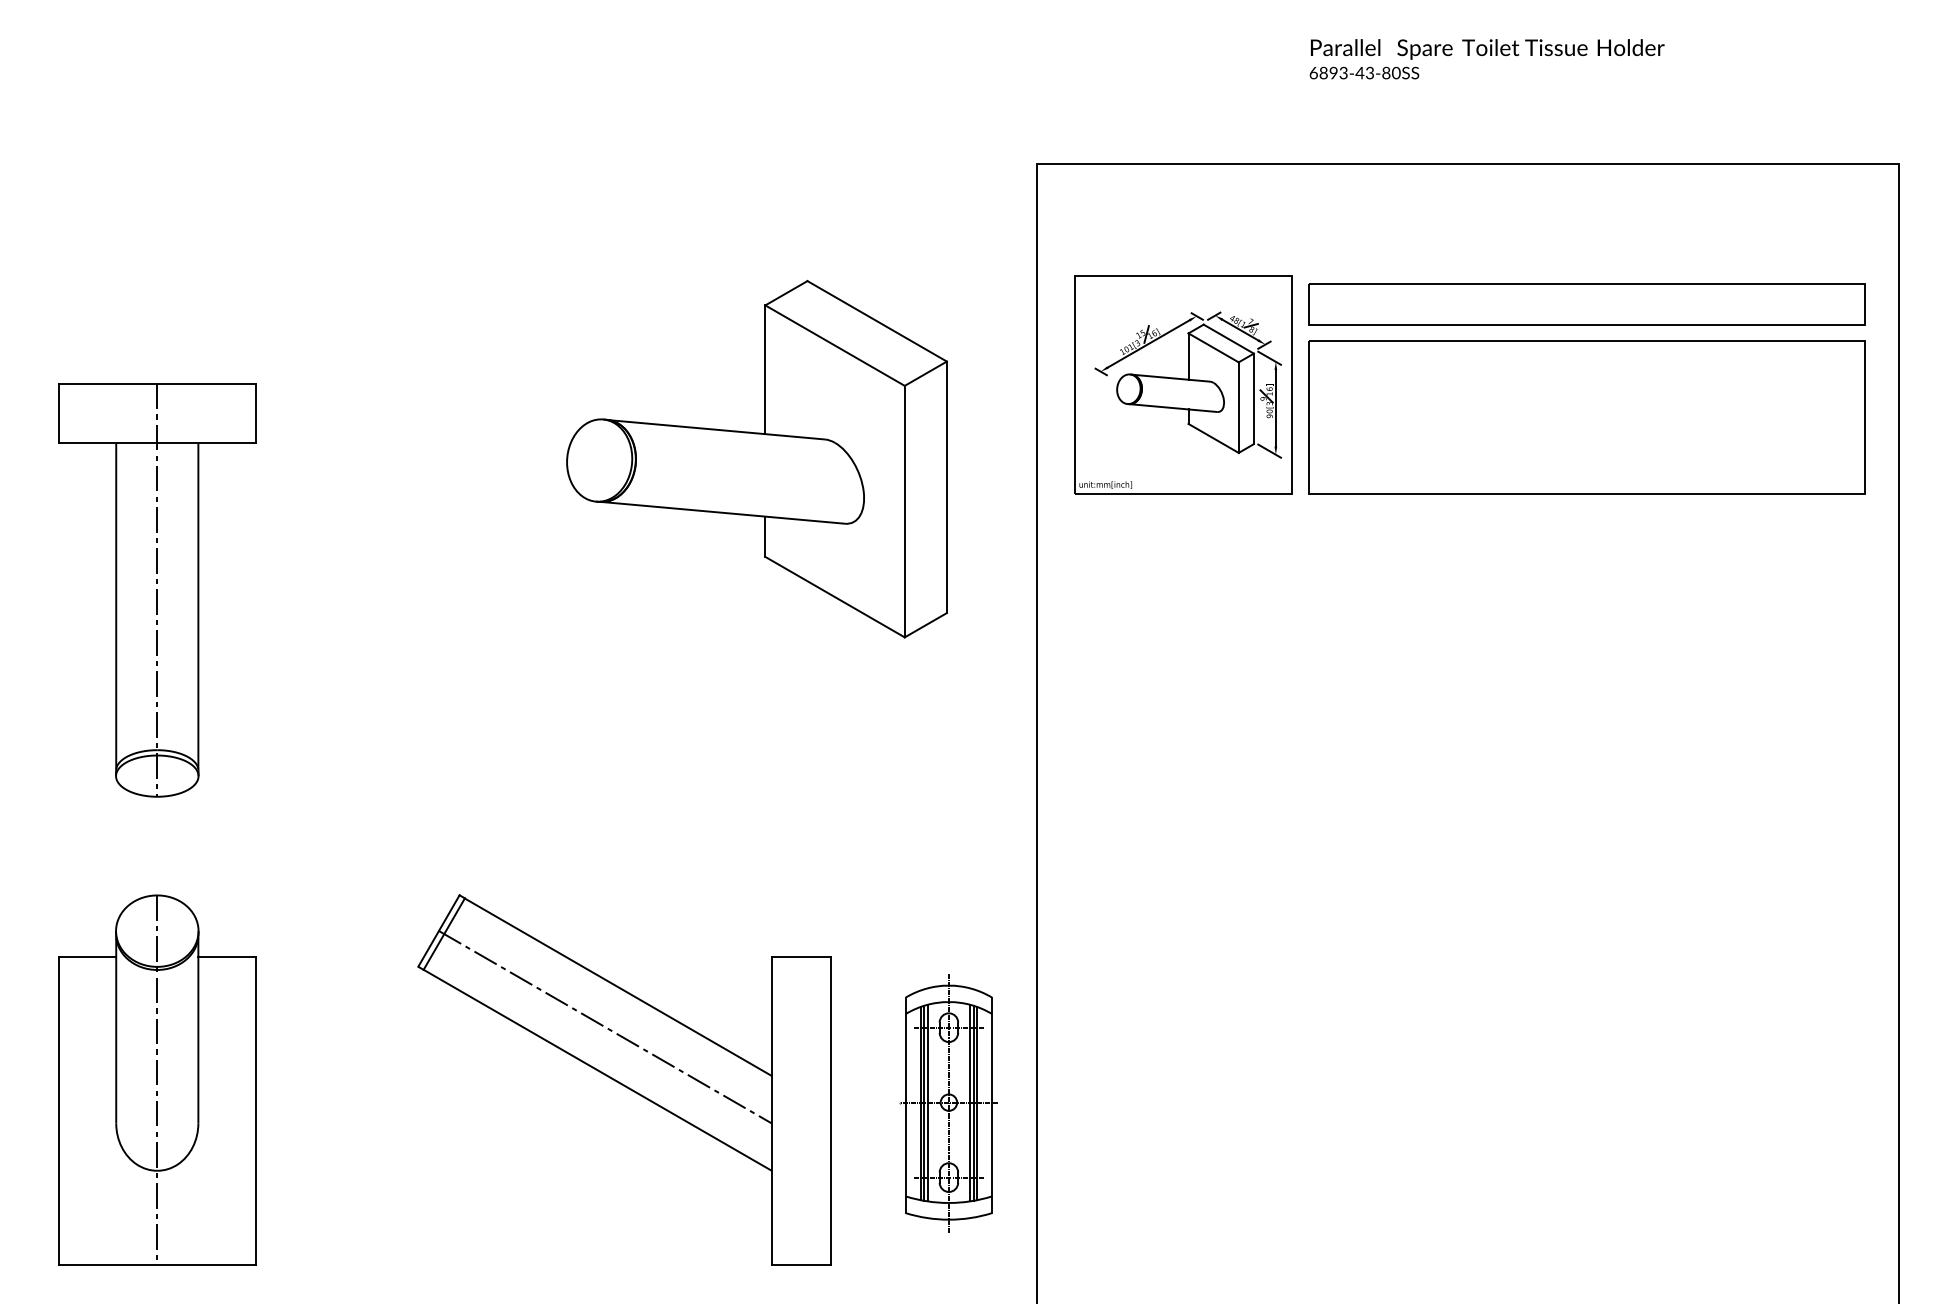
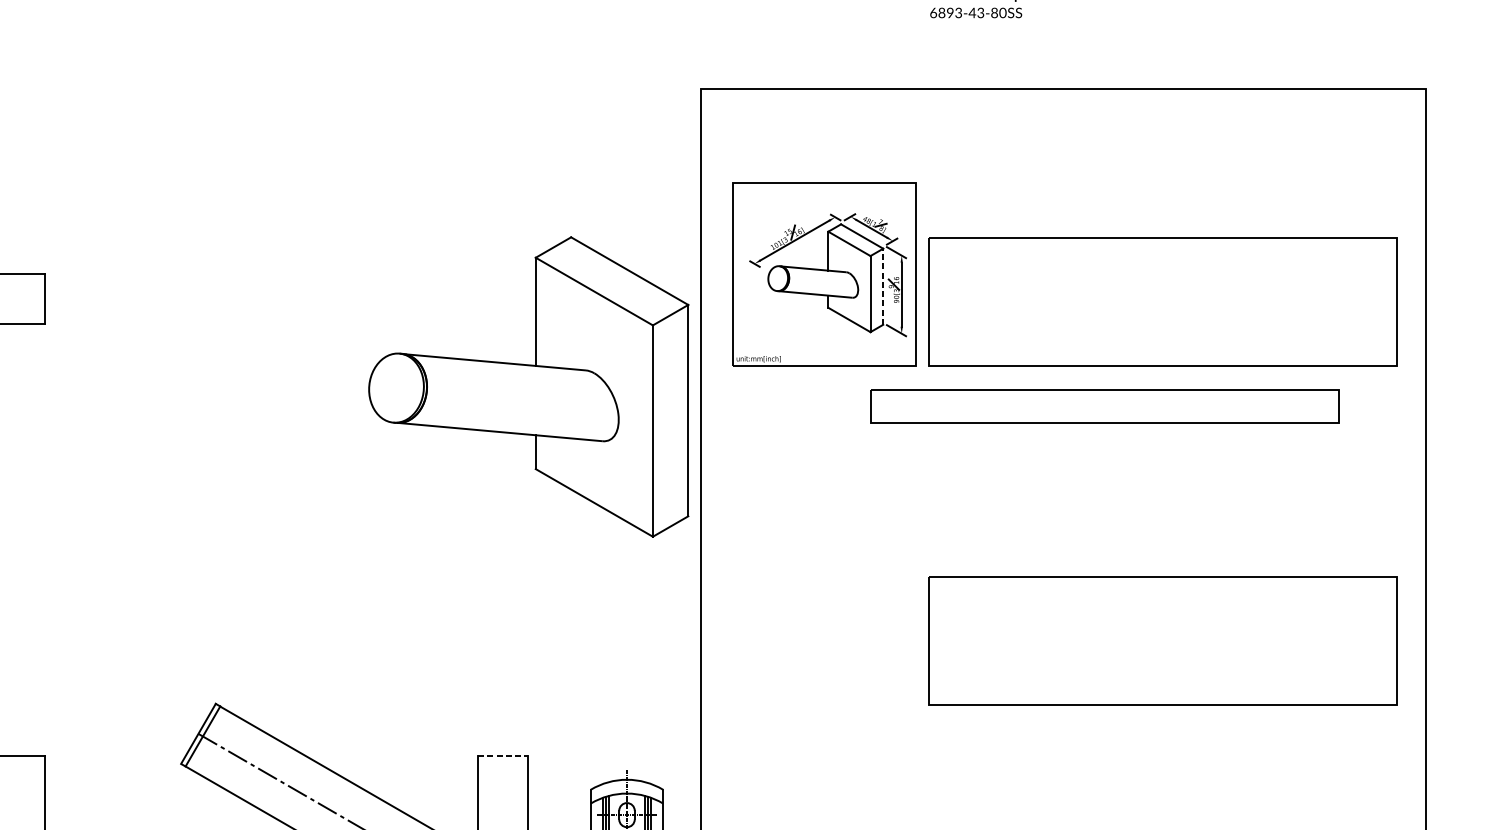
part: (1586, 304) -> (1104, 406), moved
line: (1253, 398) -> (882, 286), solid -> dashed
part: (756, 459) -> (528, 387), moved
part: (1586, 820) -> (1162, 641), added
line: (801, 956) -> (503, 755), solid -> dashed

